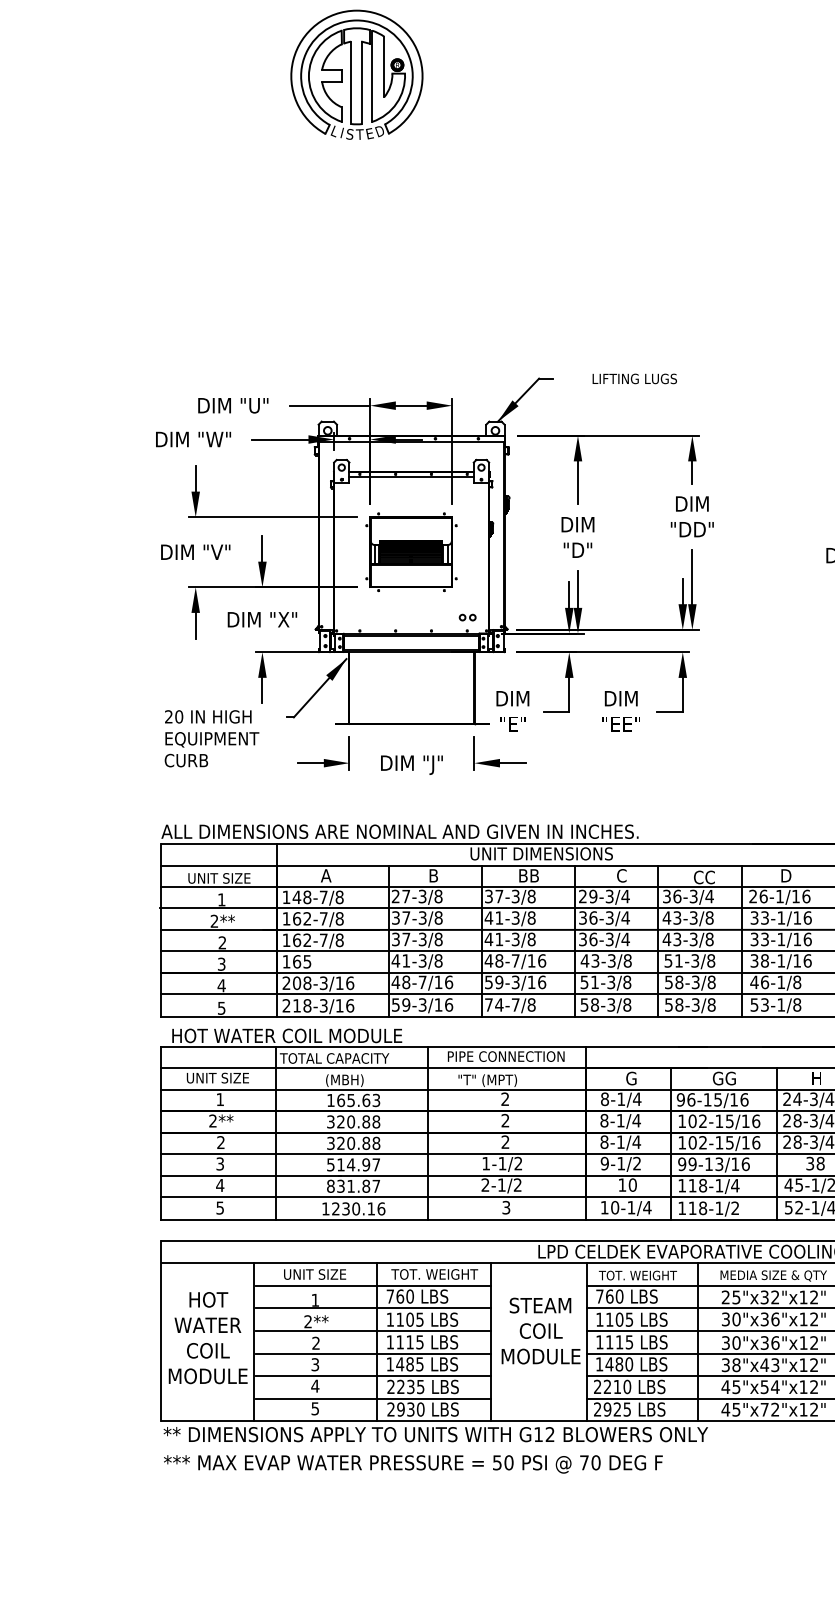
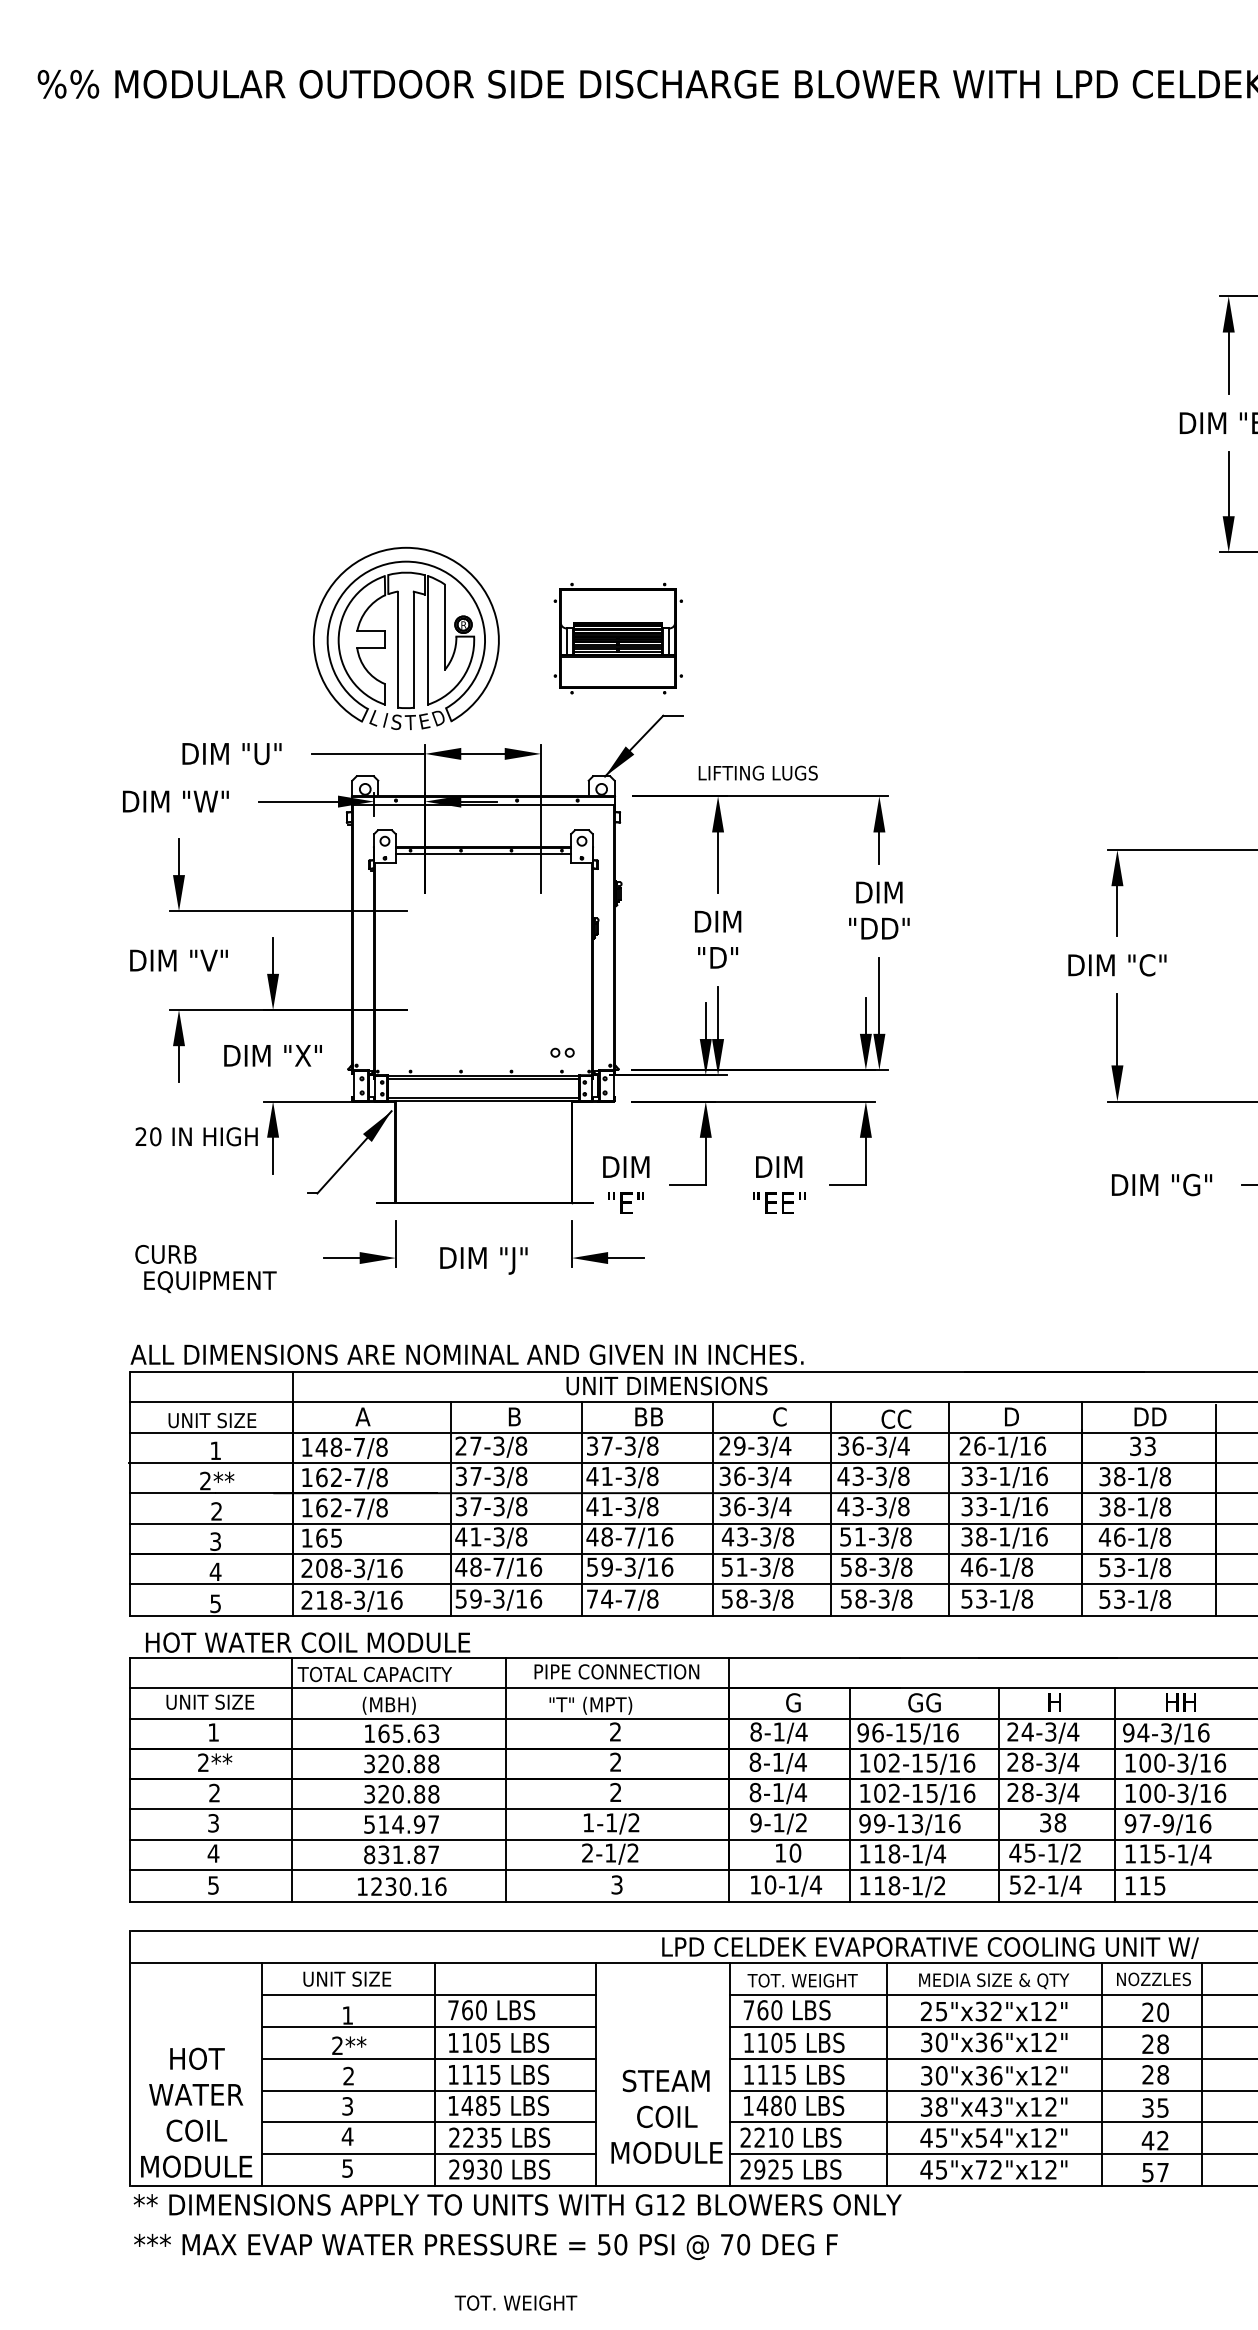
part: (357, 74) -> (406, 637), moved
text: (634, 378) -> (757, 772), moved
part: (410, 552) -> (617, 638), moved
text: (208, 716) -> (196, 1136), moved
text: (212, 740) -> (210, 1282), moved
text: (434, 1274) -> (515, 2302), moved
text: (540, 1330) -> (666, 2116), moved
text: (208, 1337) -> (196, 2112), moved

